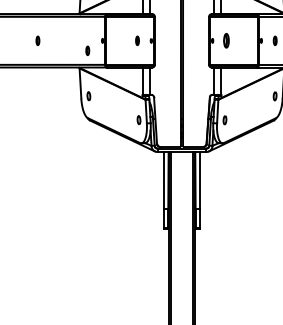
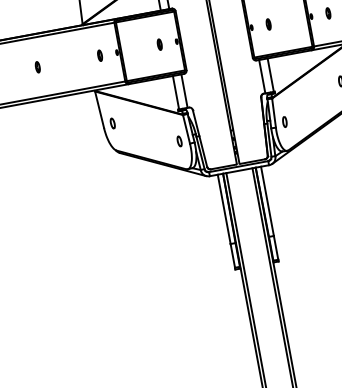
part: (226, 40) -> (268, 24), size x0.62
part: (87, 50) -> (99, 55), moved

